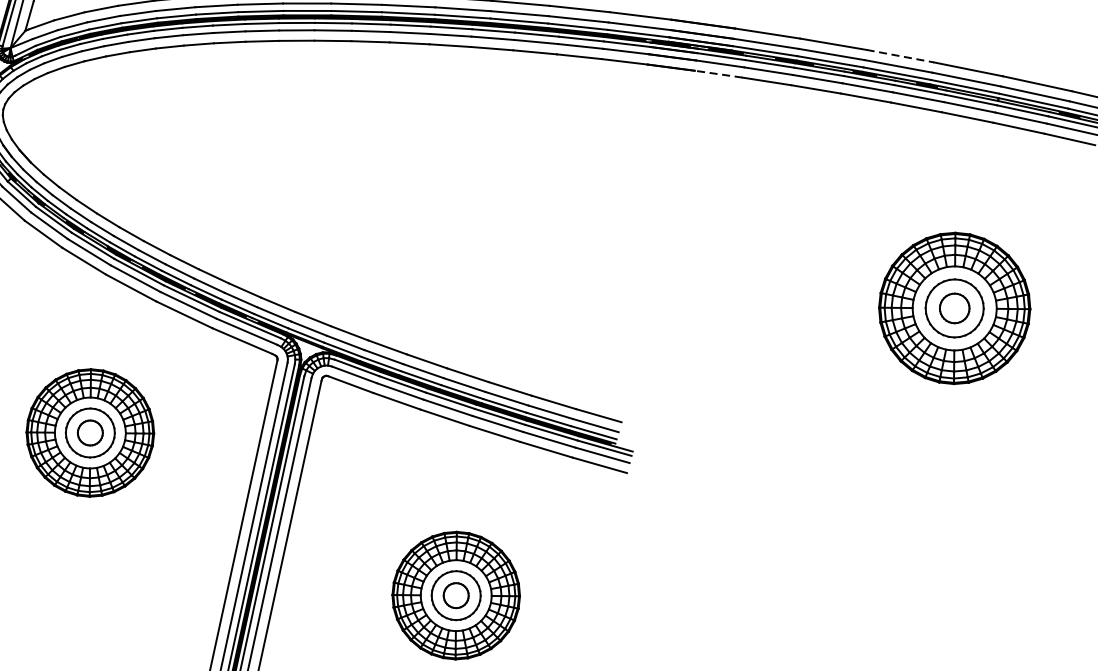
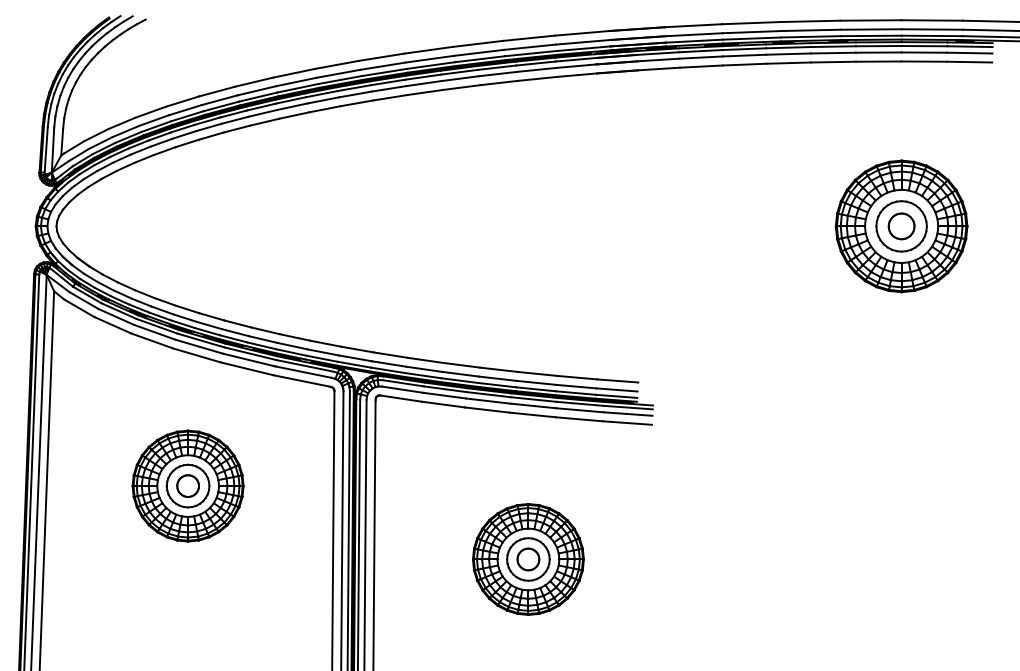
line: (900, 56) -> (810, 21), dashed -> solid
line: (717, 74) -> (658, 69), dashed -> solid

